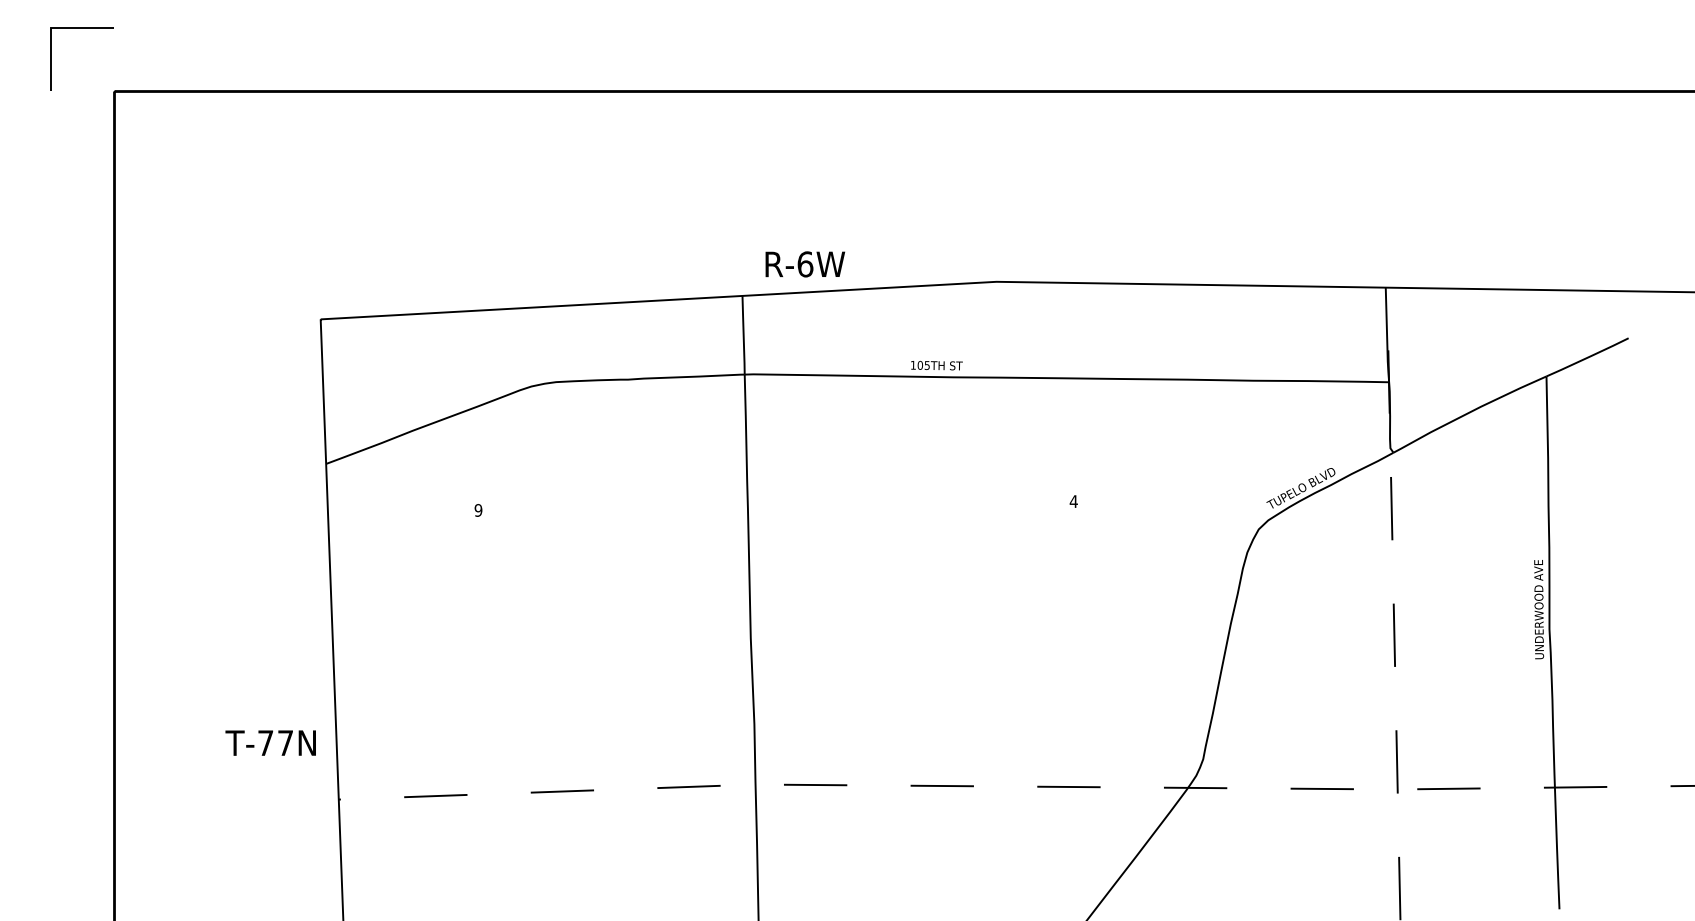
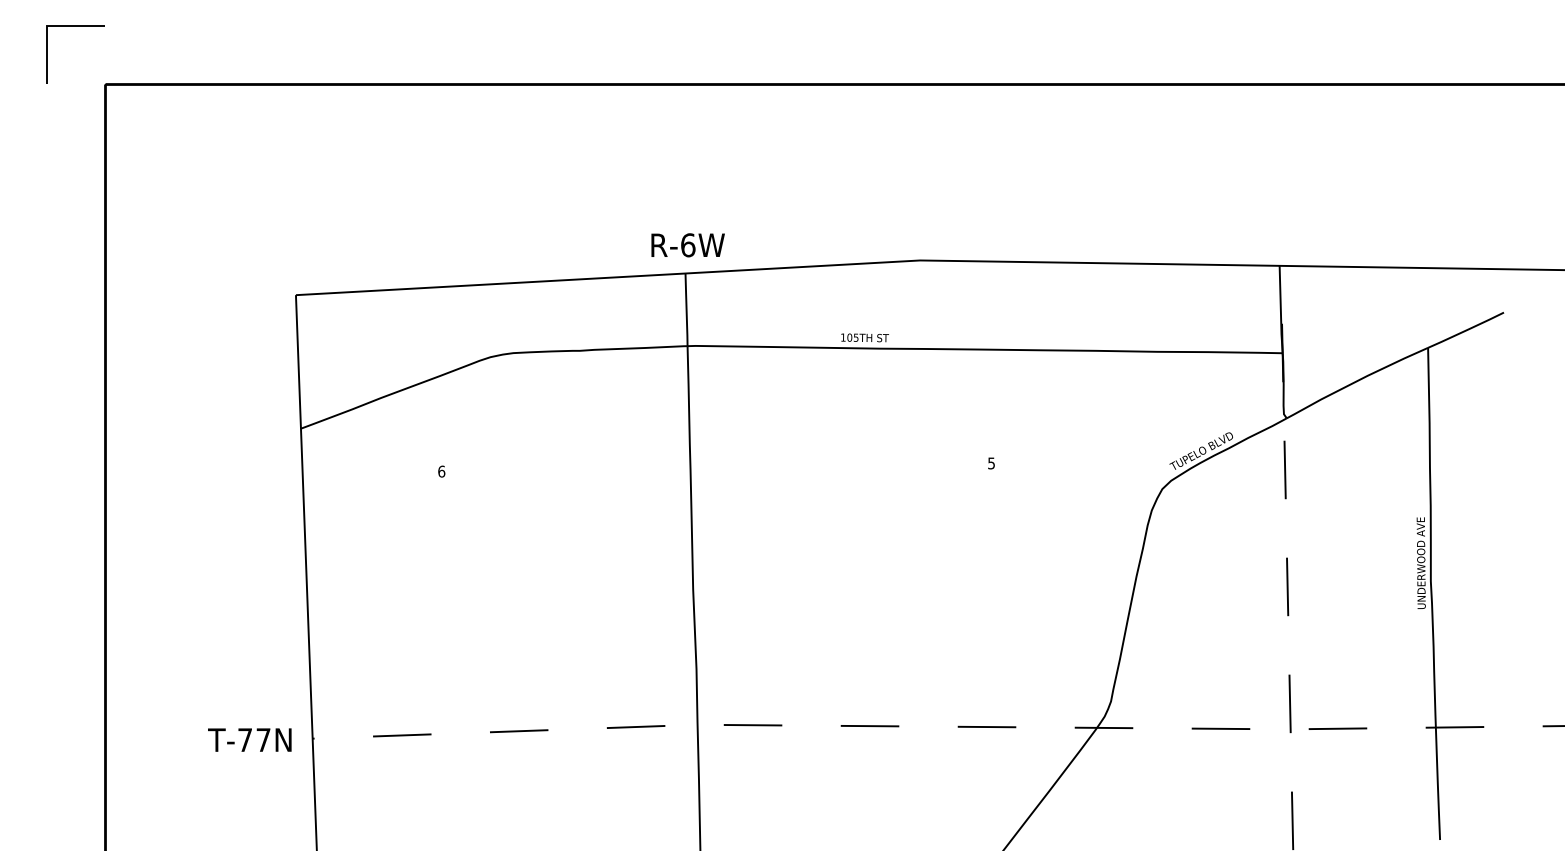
text: (805, 264) -> (688, 245), moved
text: (1073, 501) -> (991, 463), 4 -> 5
text: (478, 510) -> (441, 471), 9 -> 6
text: (270, 742) -> (249, 739), moved

